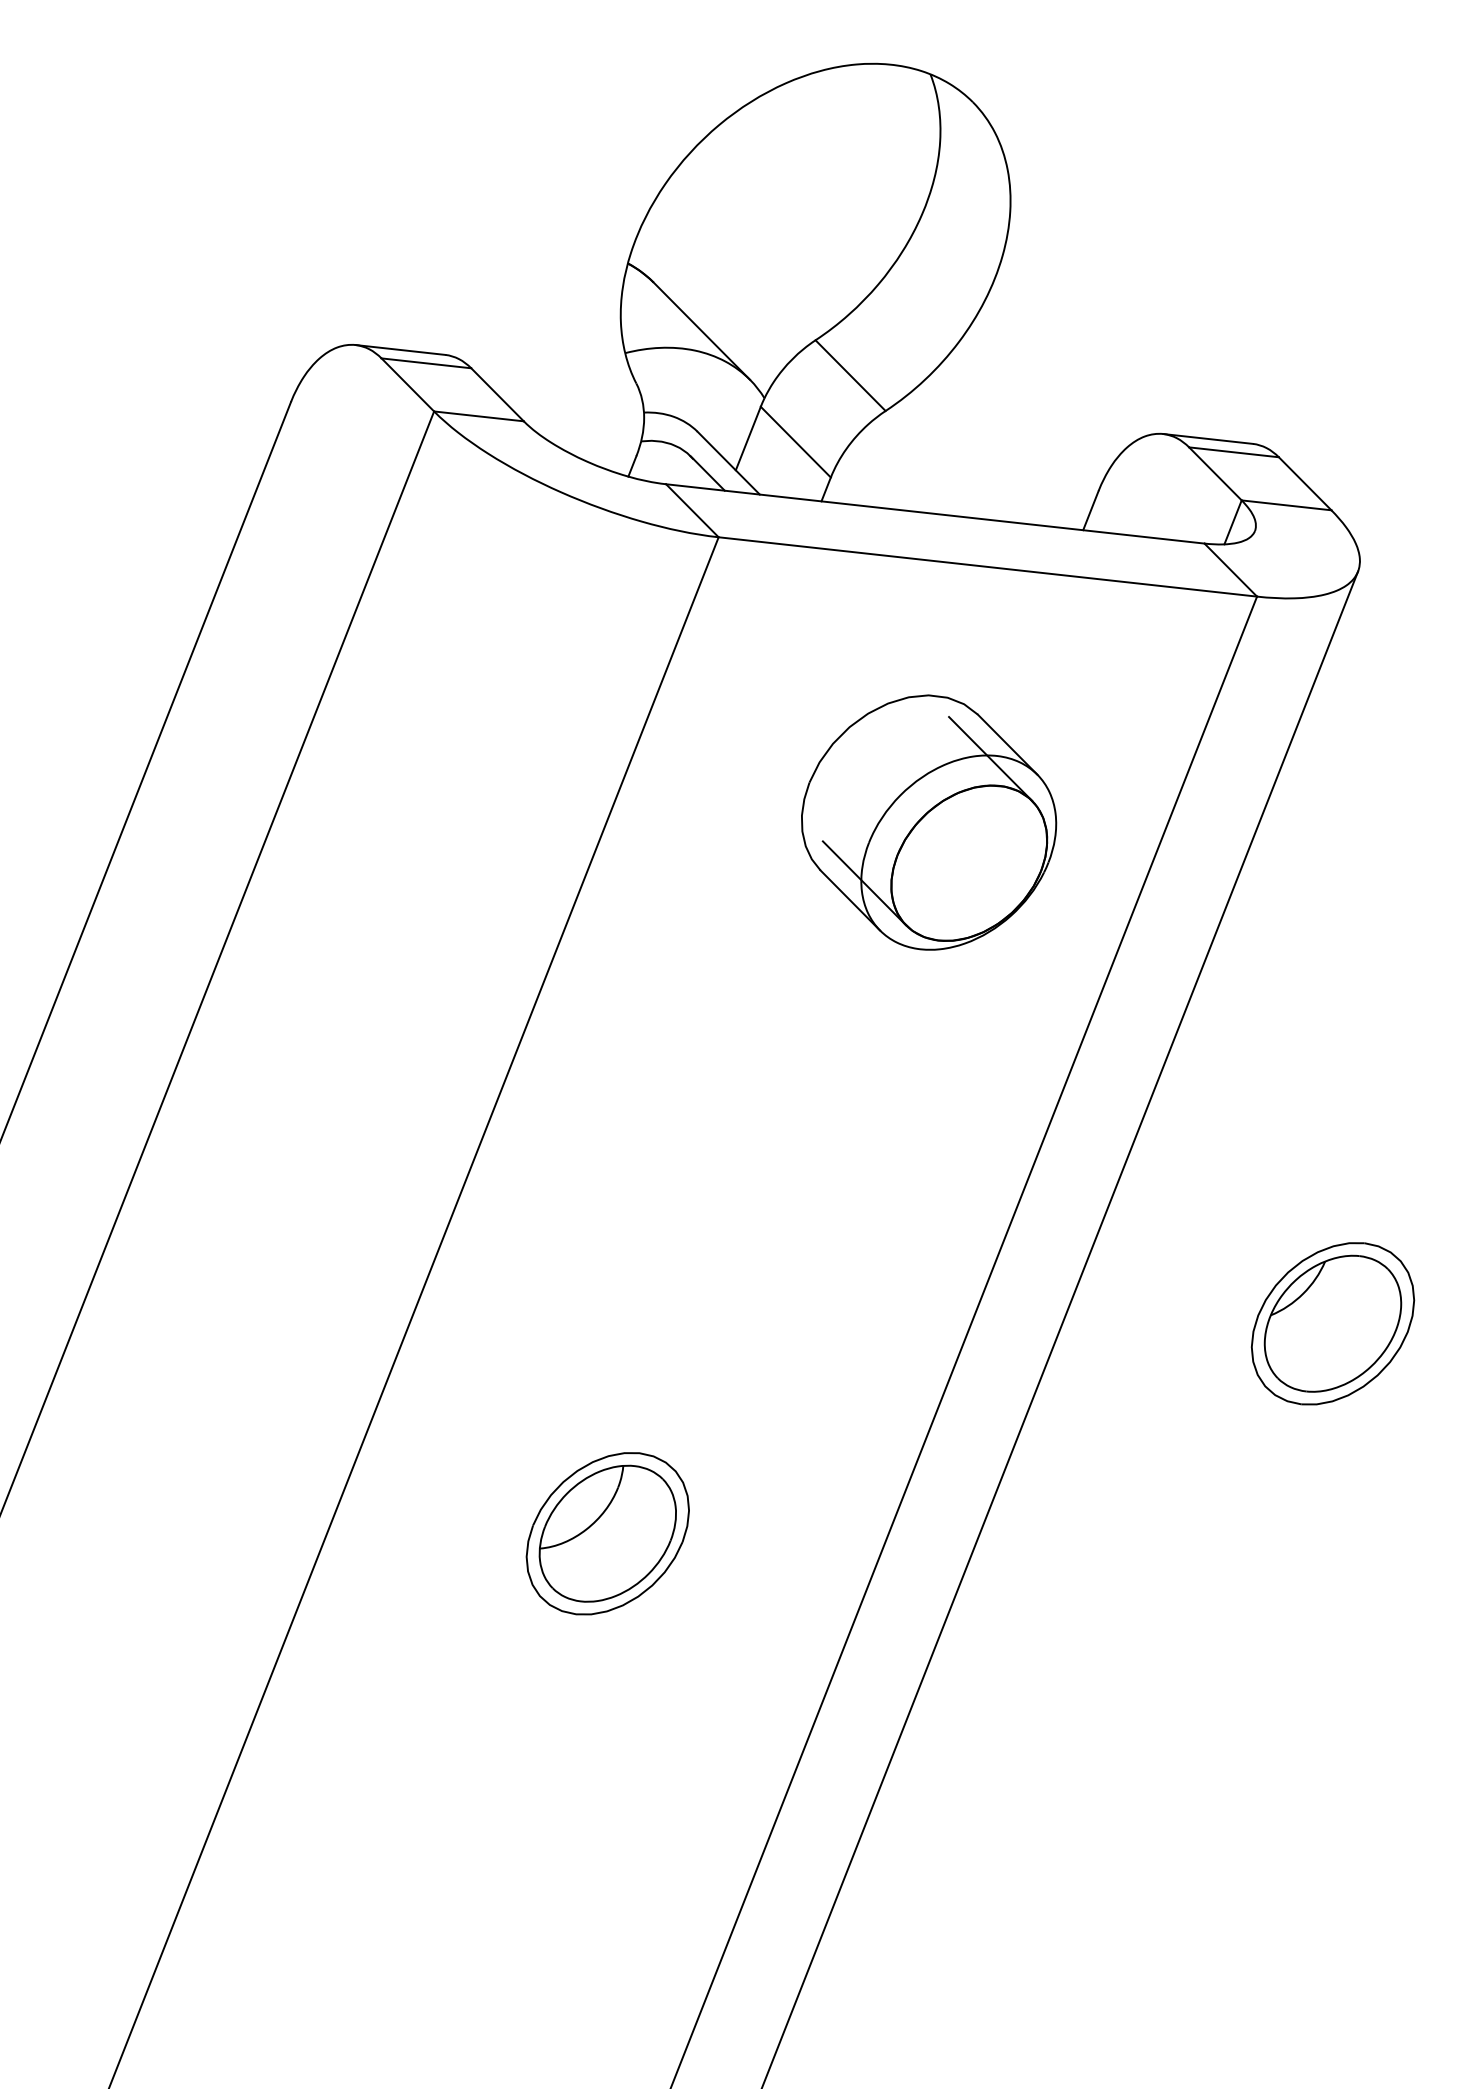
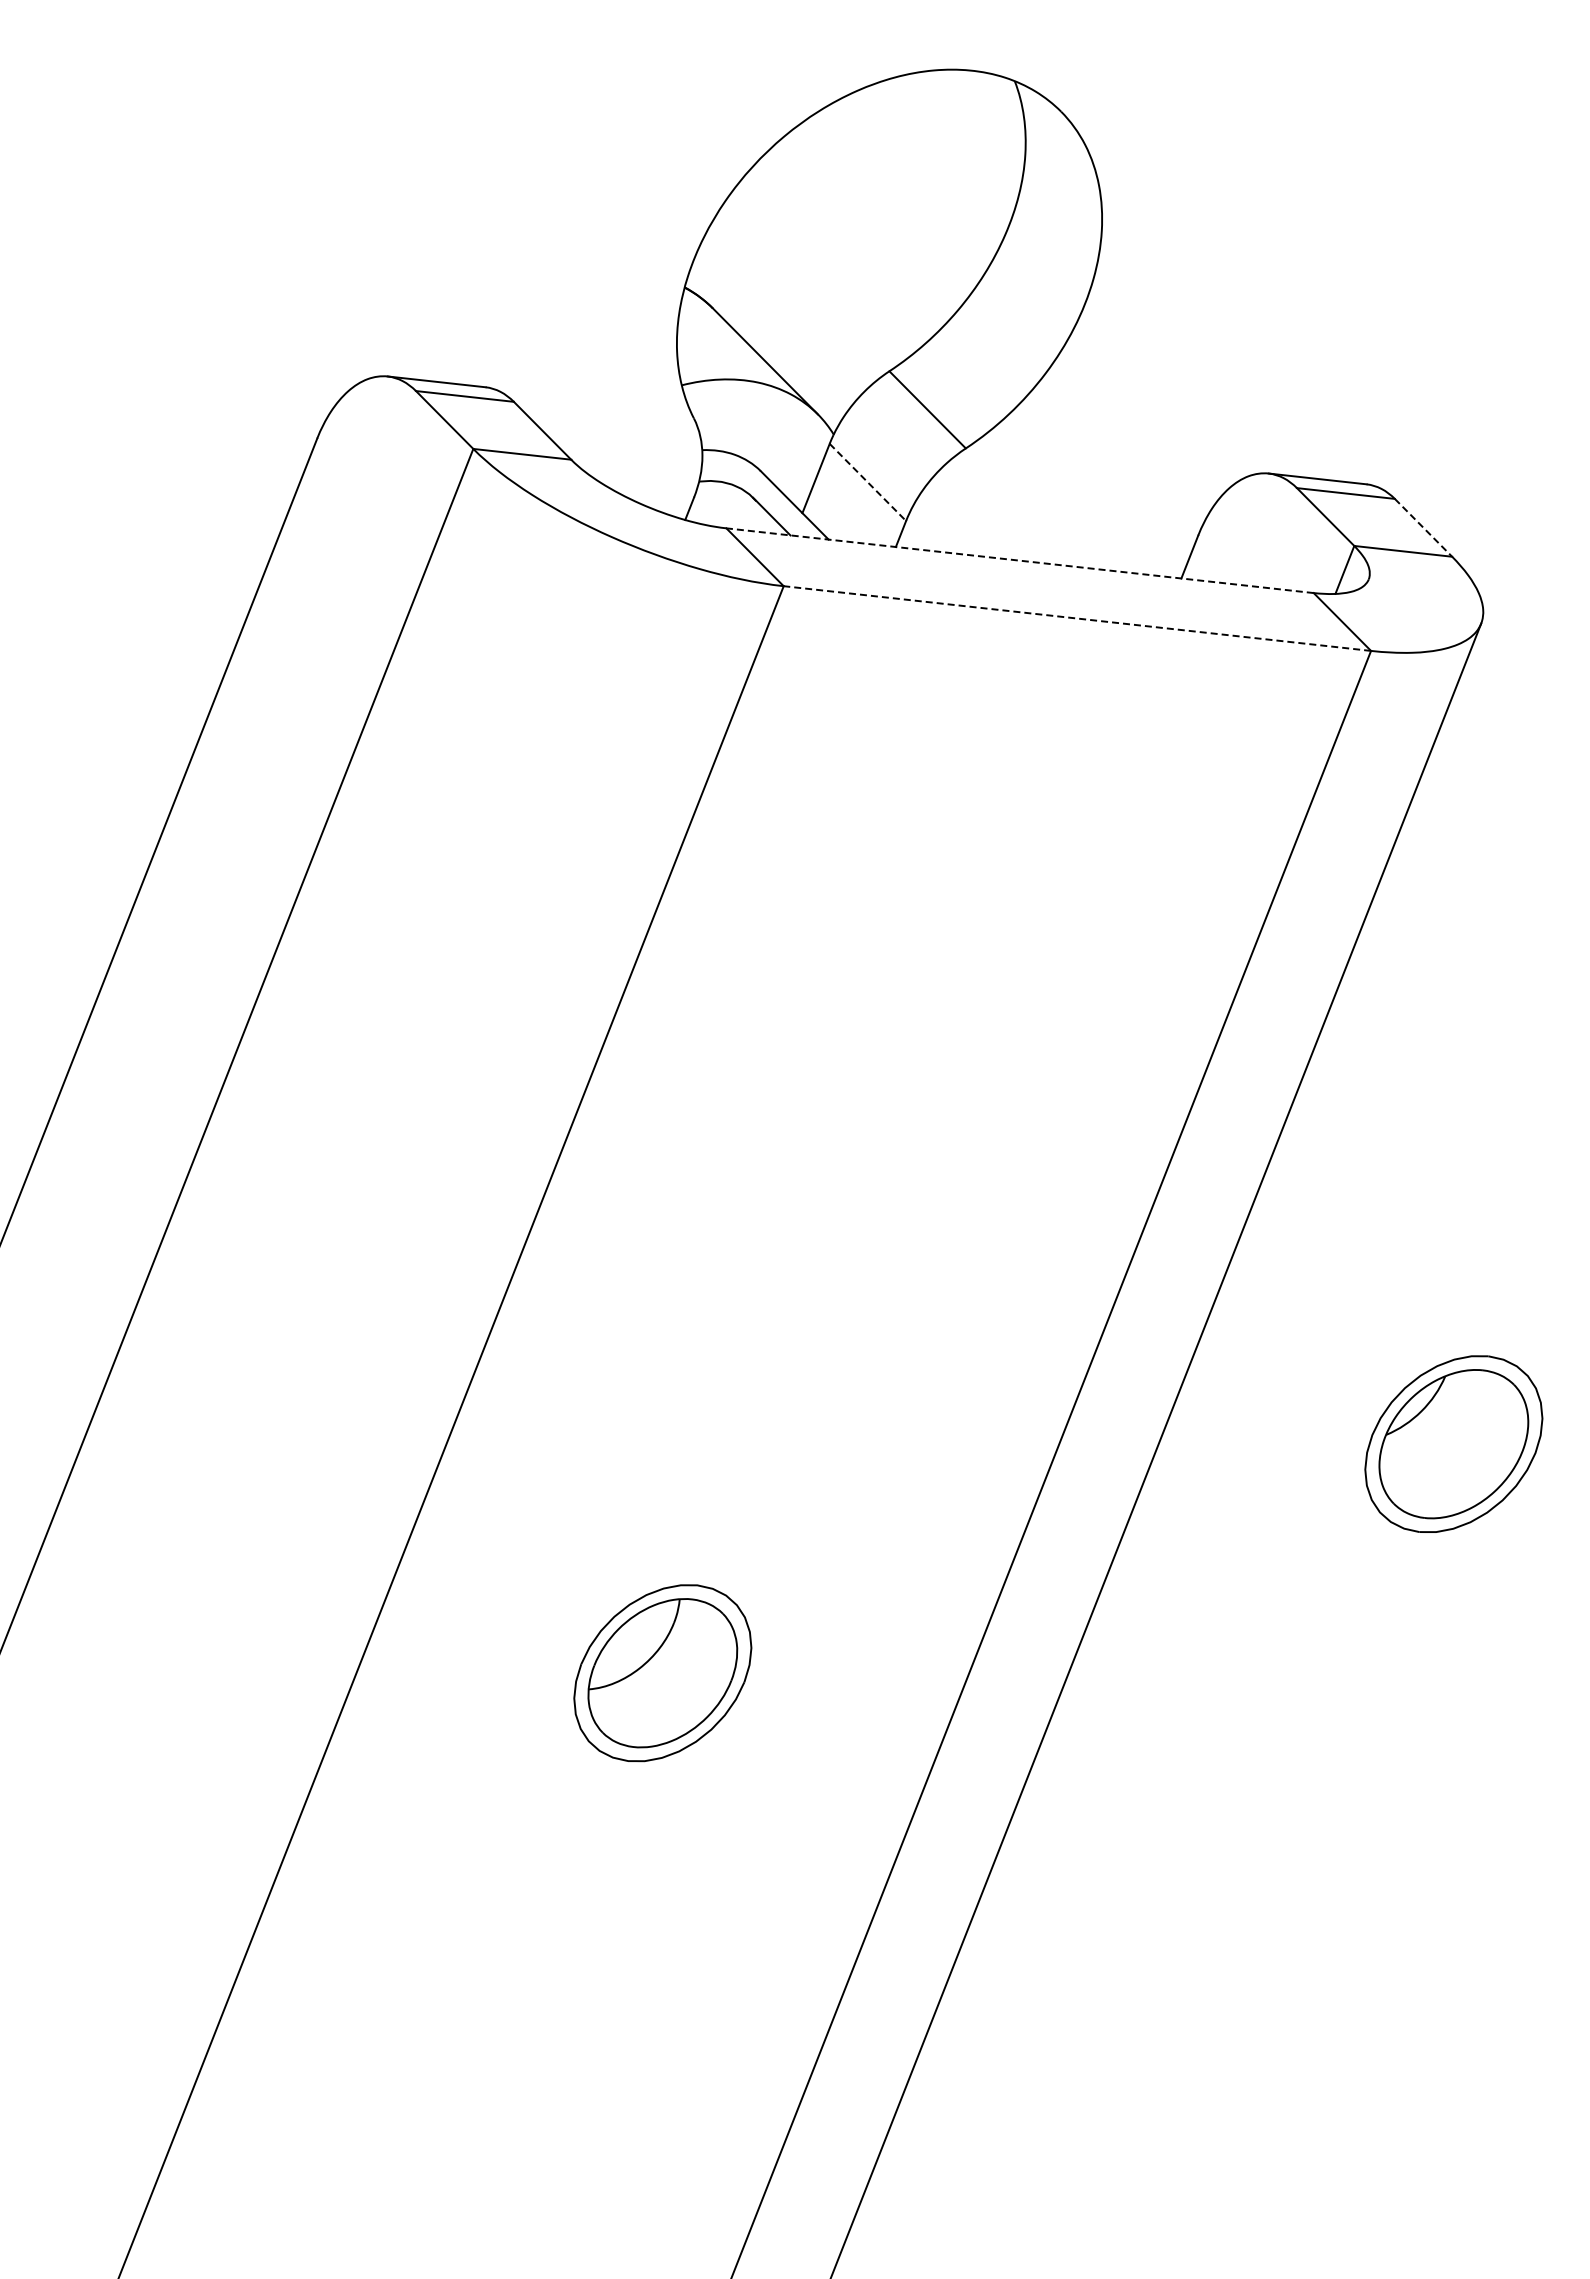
line: (796, 442) -> (868, 482), solid -> dashed
line: (1305, 483) -> (1423, 527), solid -> dashed
line: (934, 513) -> (1019, 560), solid -> dashed
line: (987, 566) -> (1076, 618), solid -> dashed
part: (928, 822) -> (1012, 897), removed

